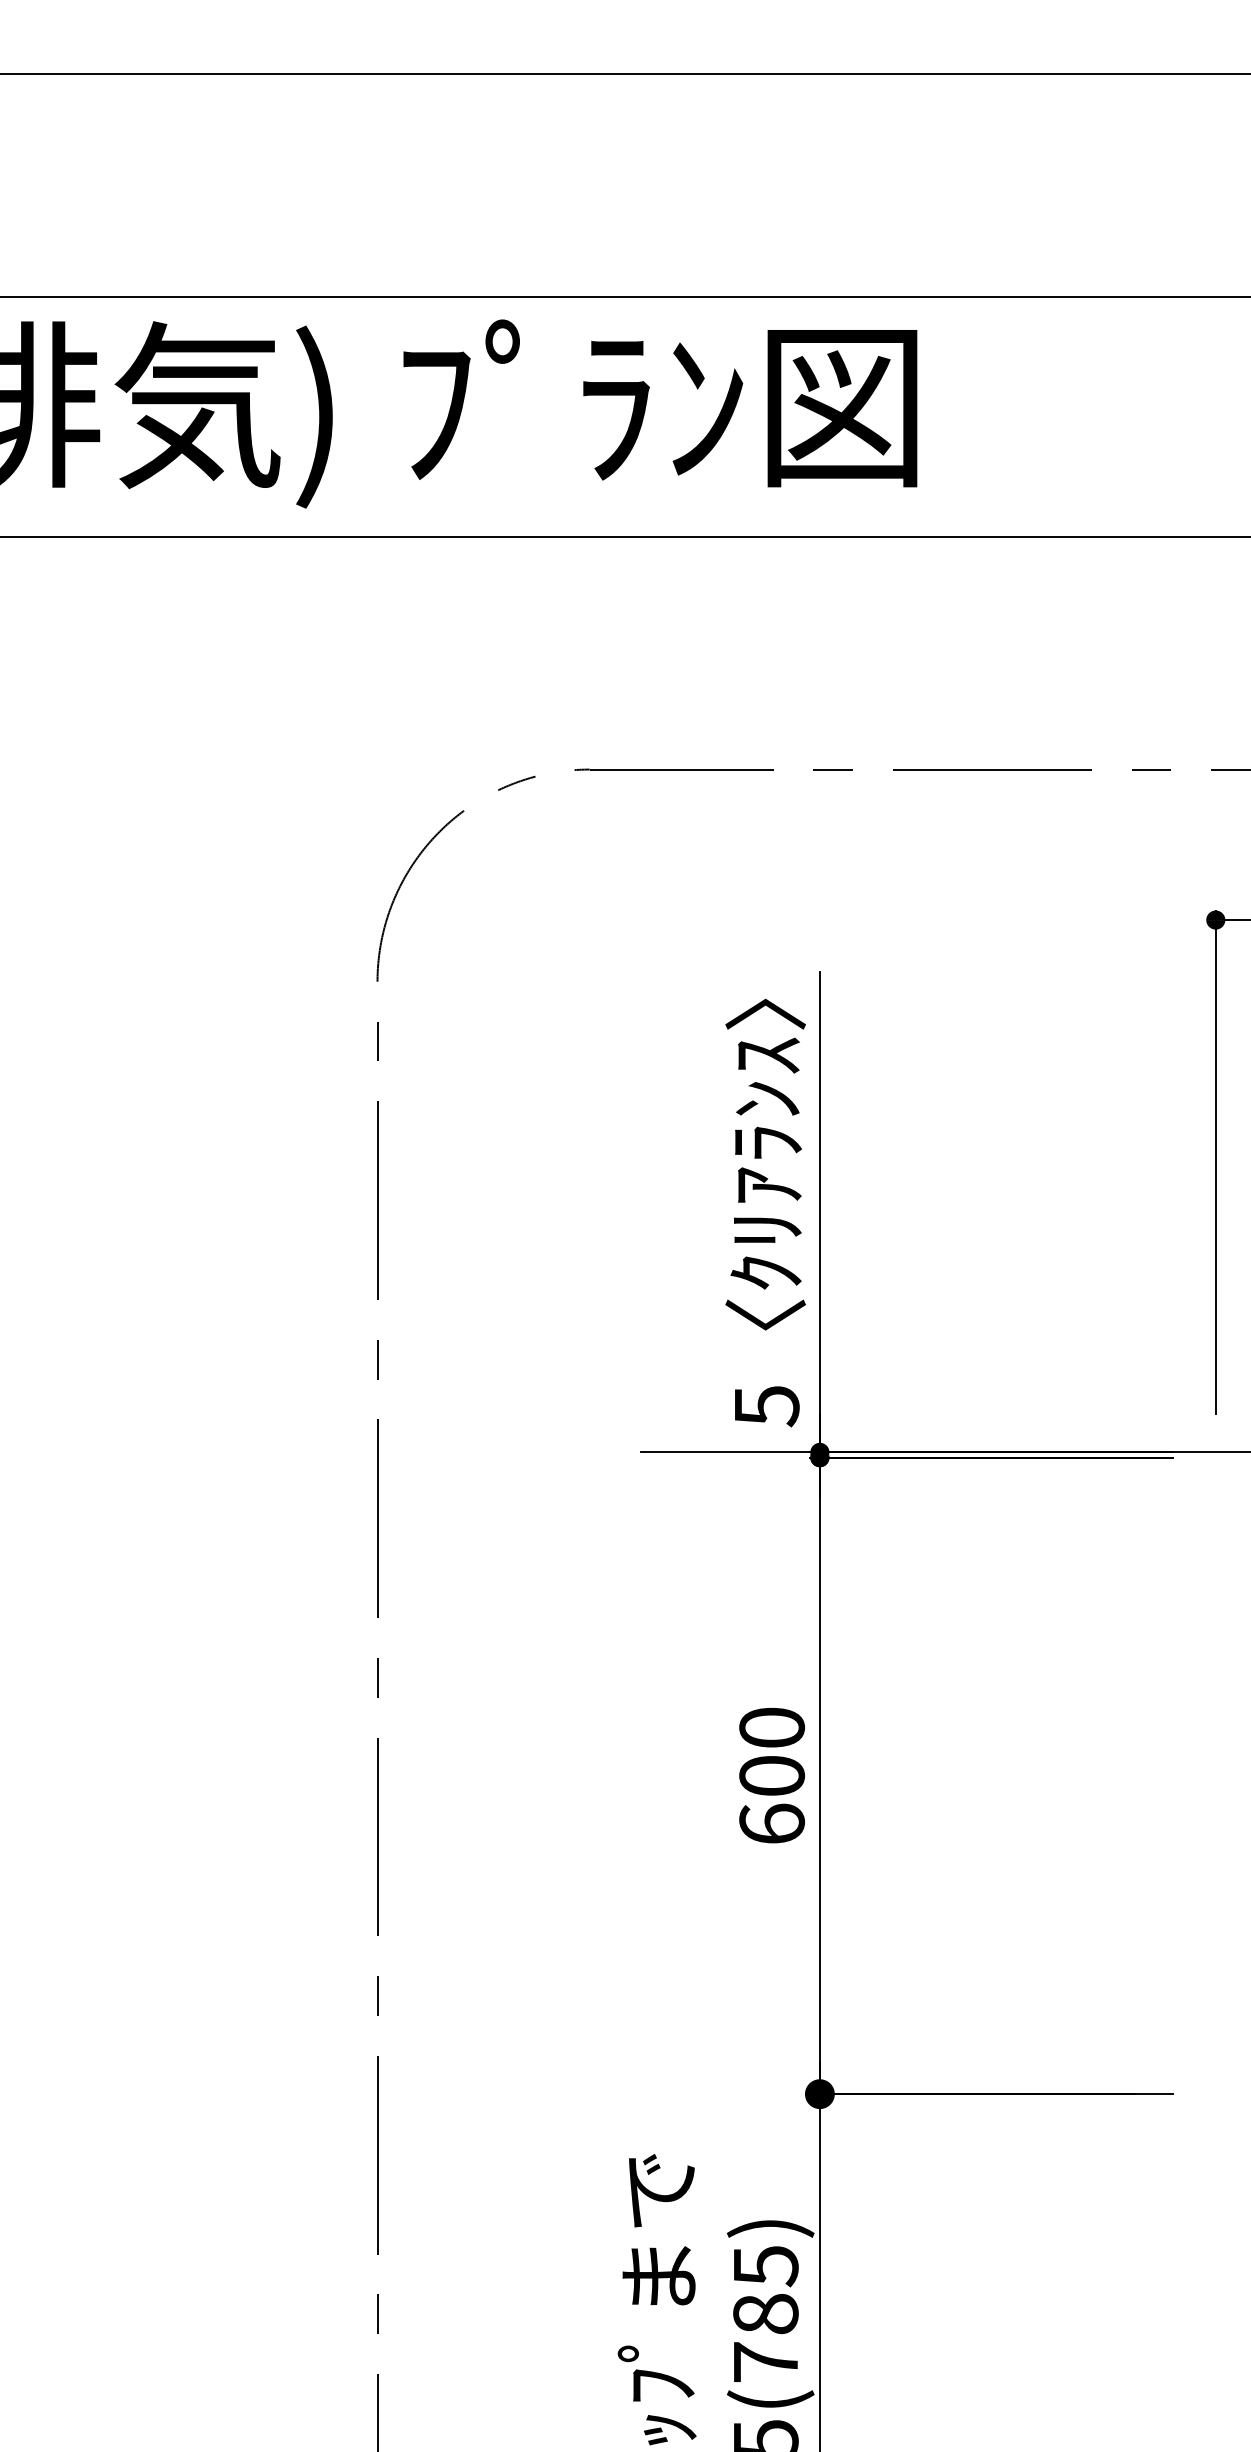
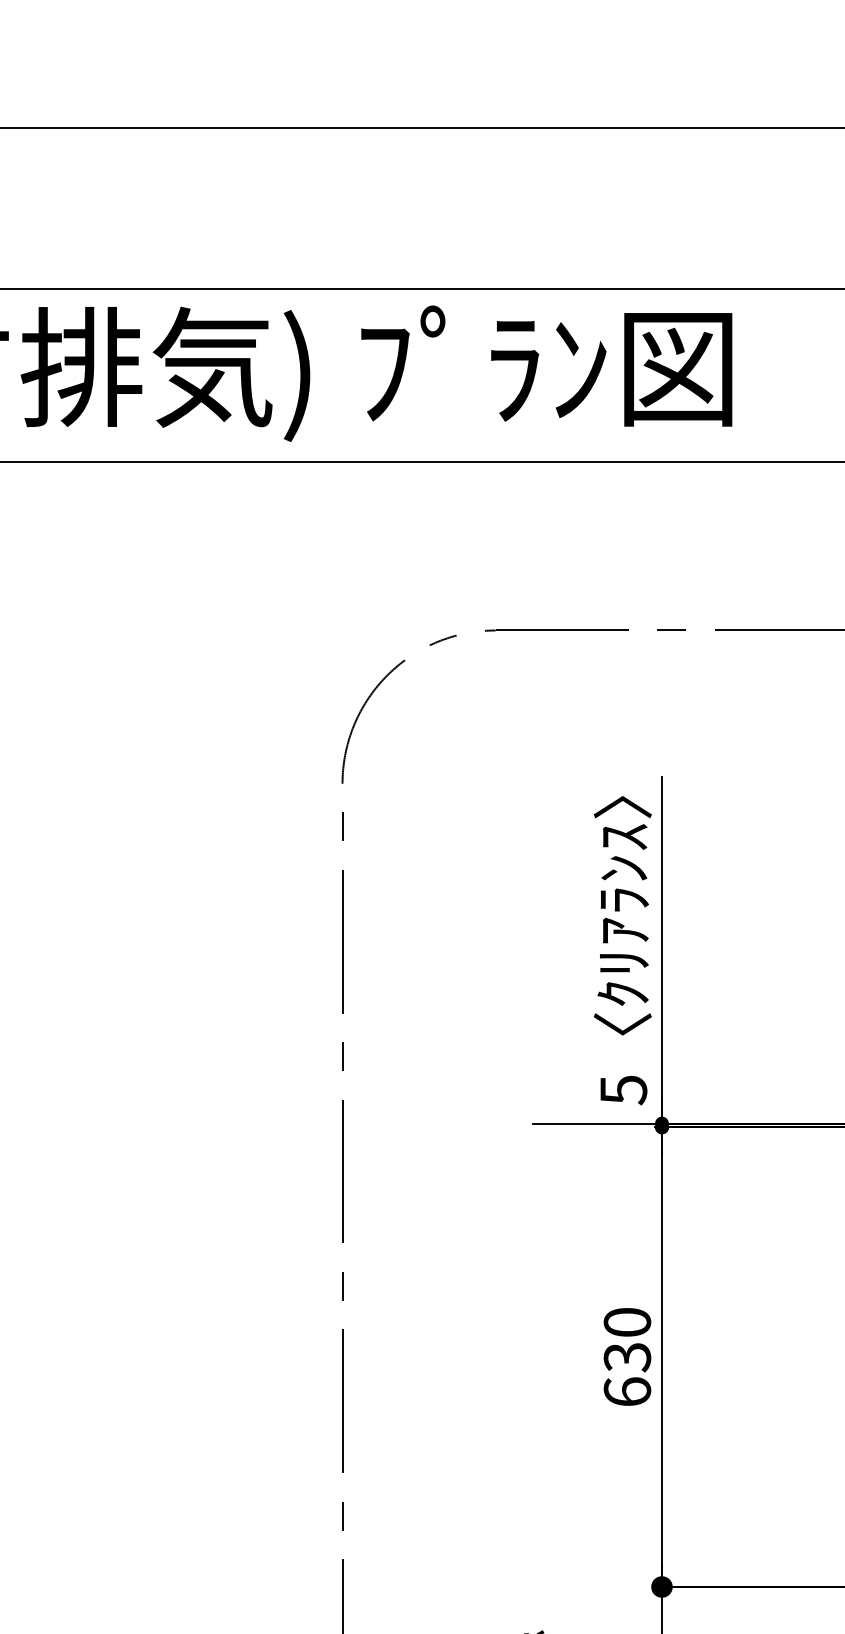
text: (771, 1776) -> (627, 1357), 600 -> 630

